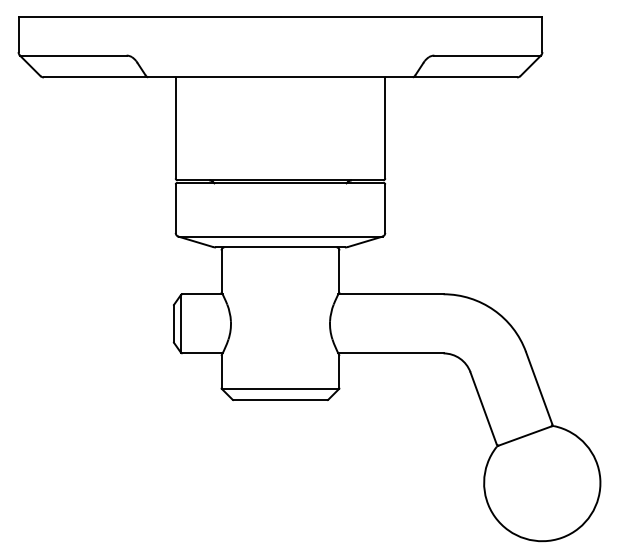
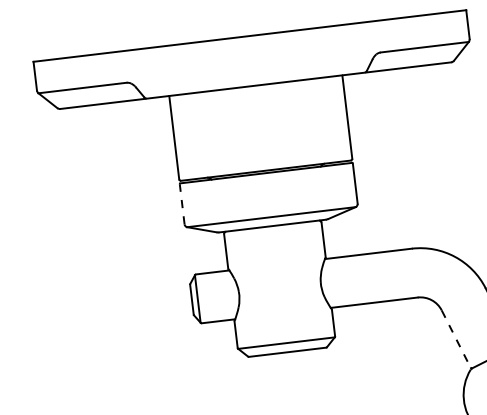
line: (175, 208) -> (182, 204), solid -> dashed
line: (483, 408) -> (456, 339), solid -> dashed

